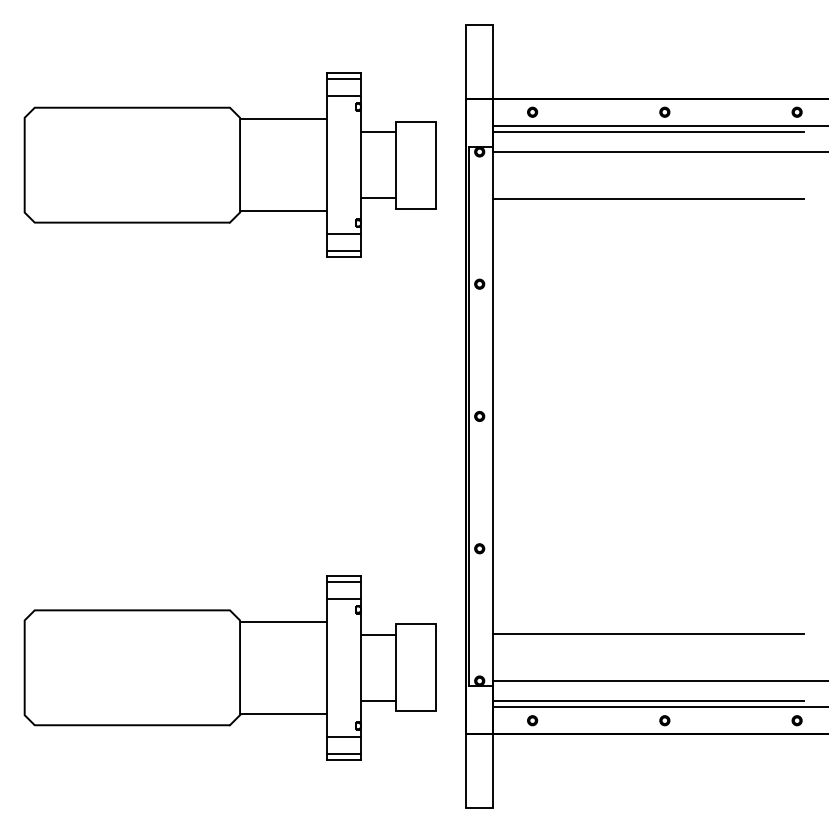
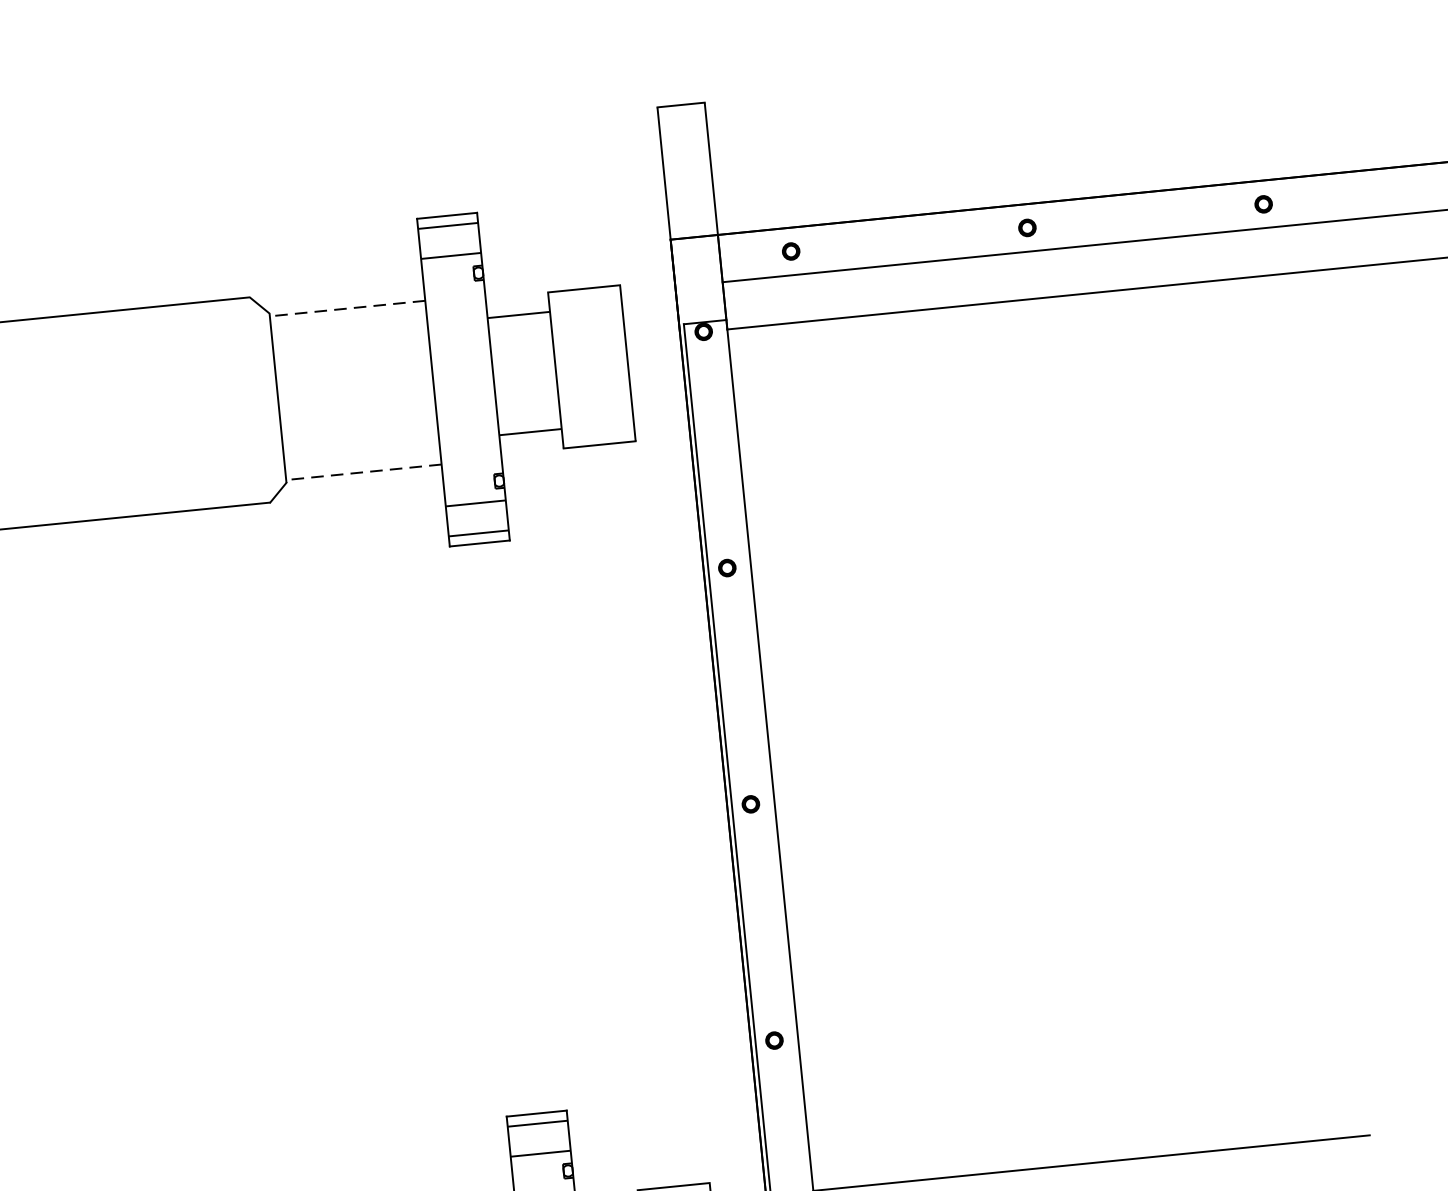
line: (283, 119) -> (347, 308), solid -> dashed
line: (648, 131) -> (1001, 265), removed
line: (648, 198) -> (1013, 384), removed
line: (283, 211) -> (363, 473), solid -> dashed

